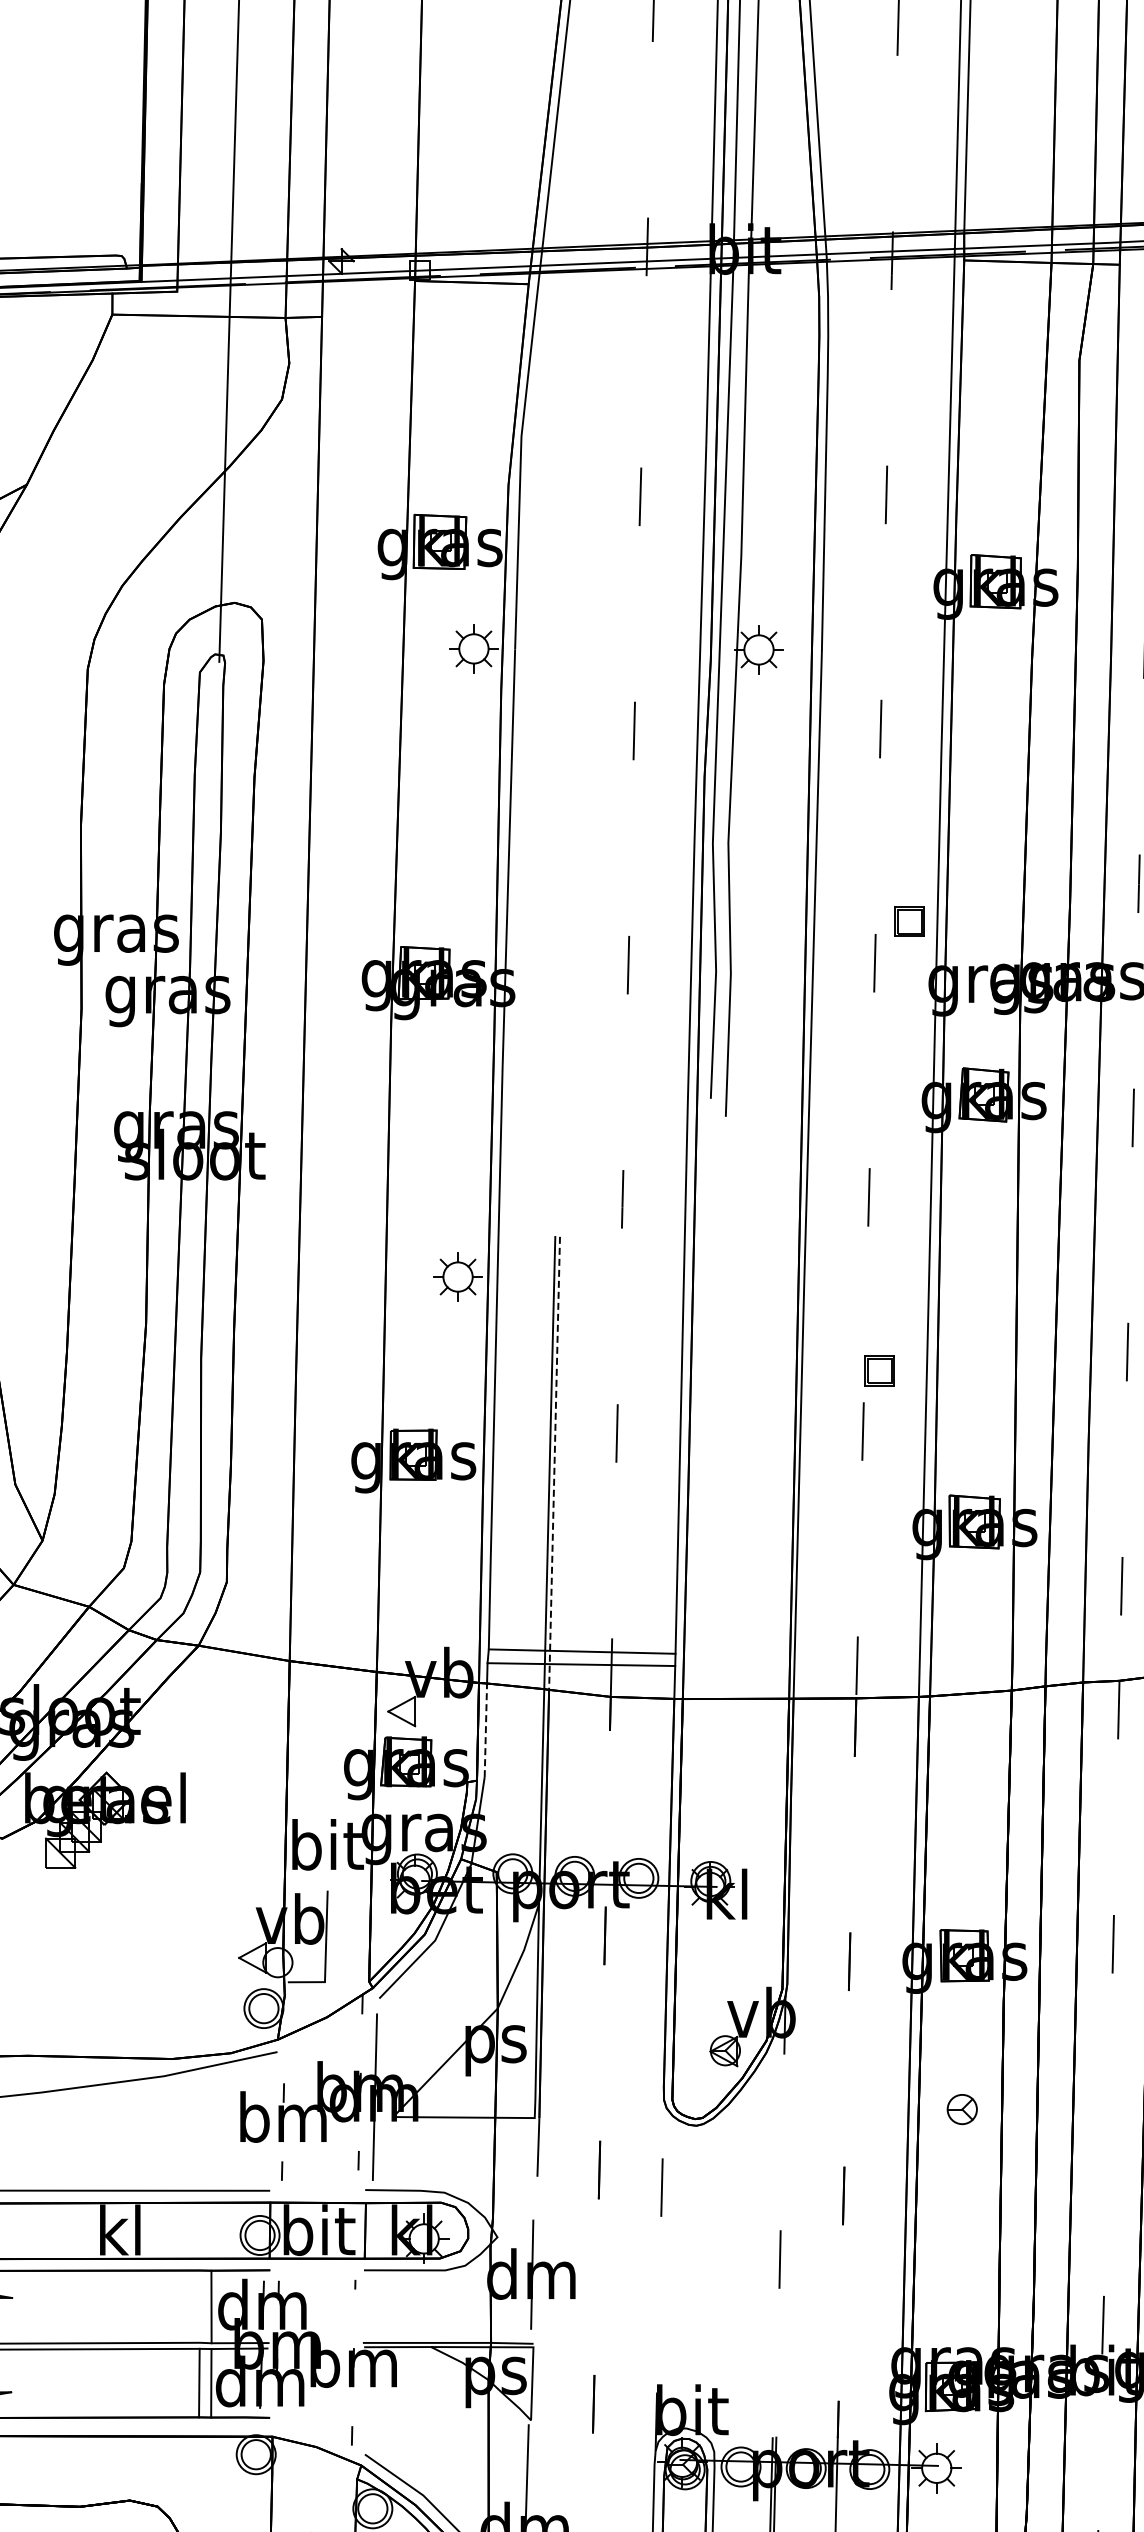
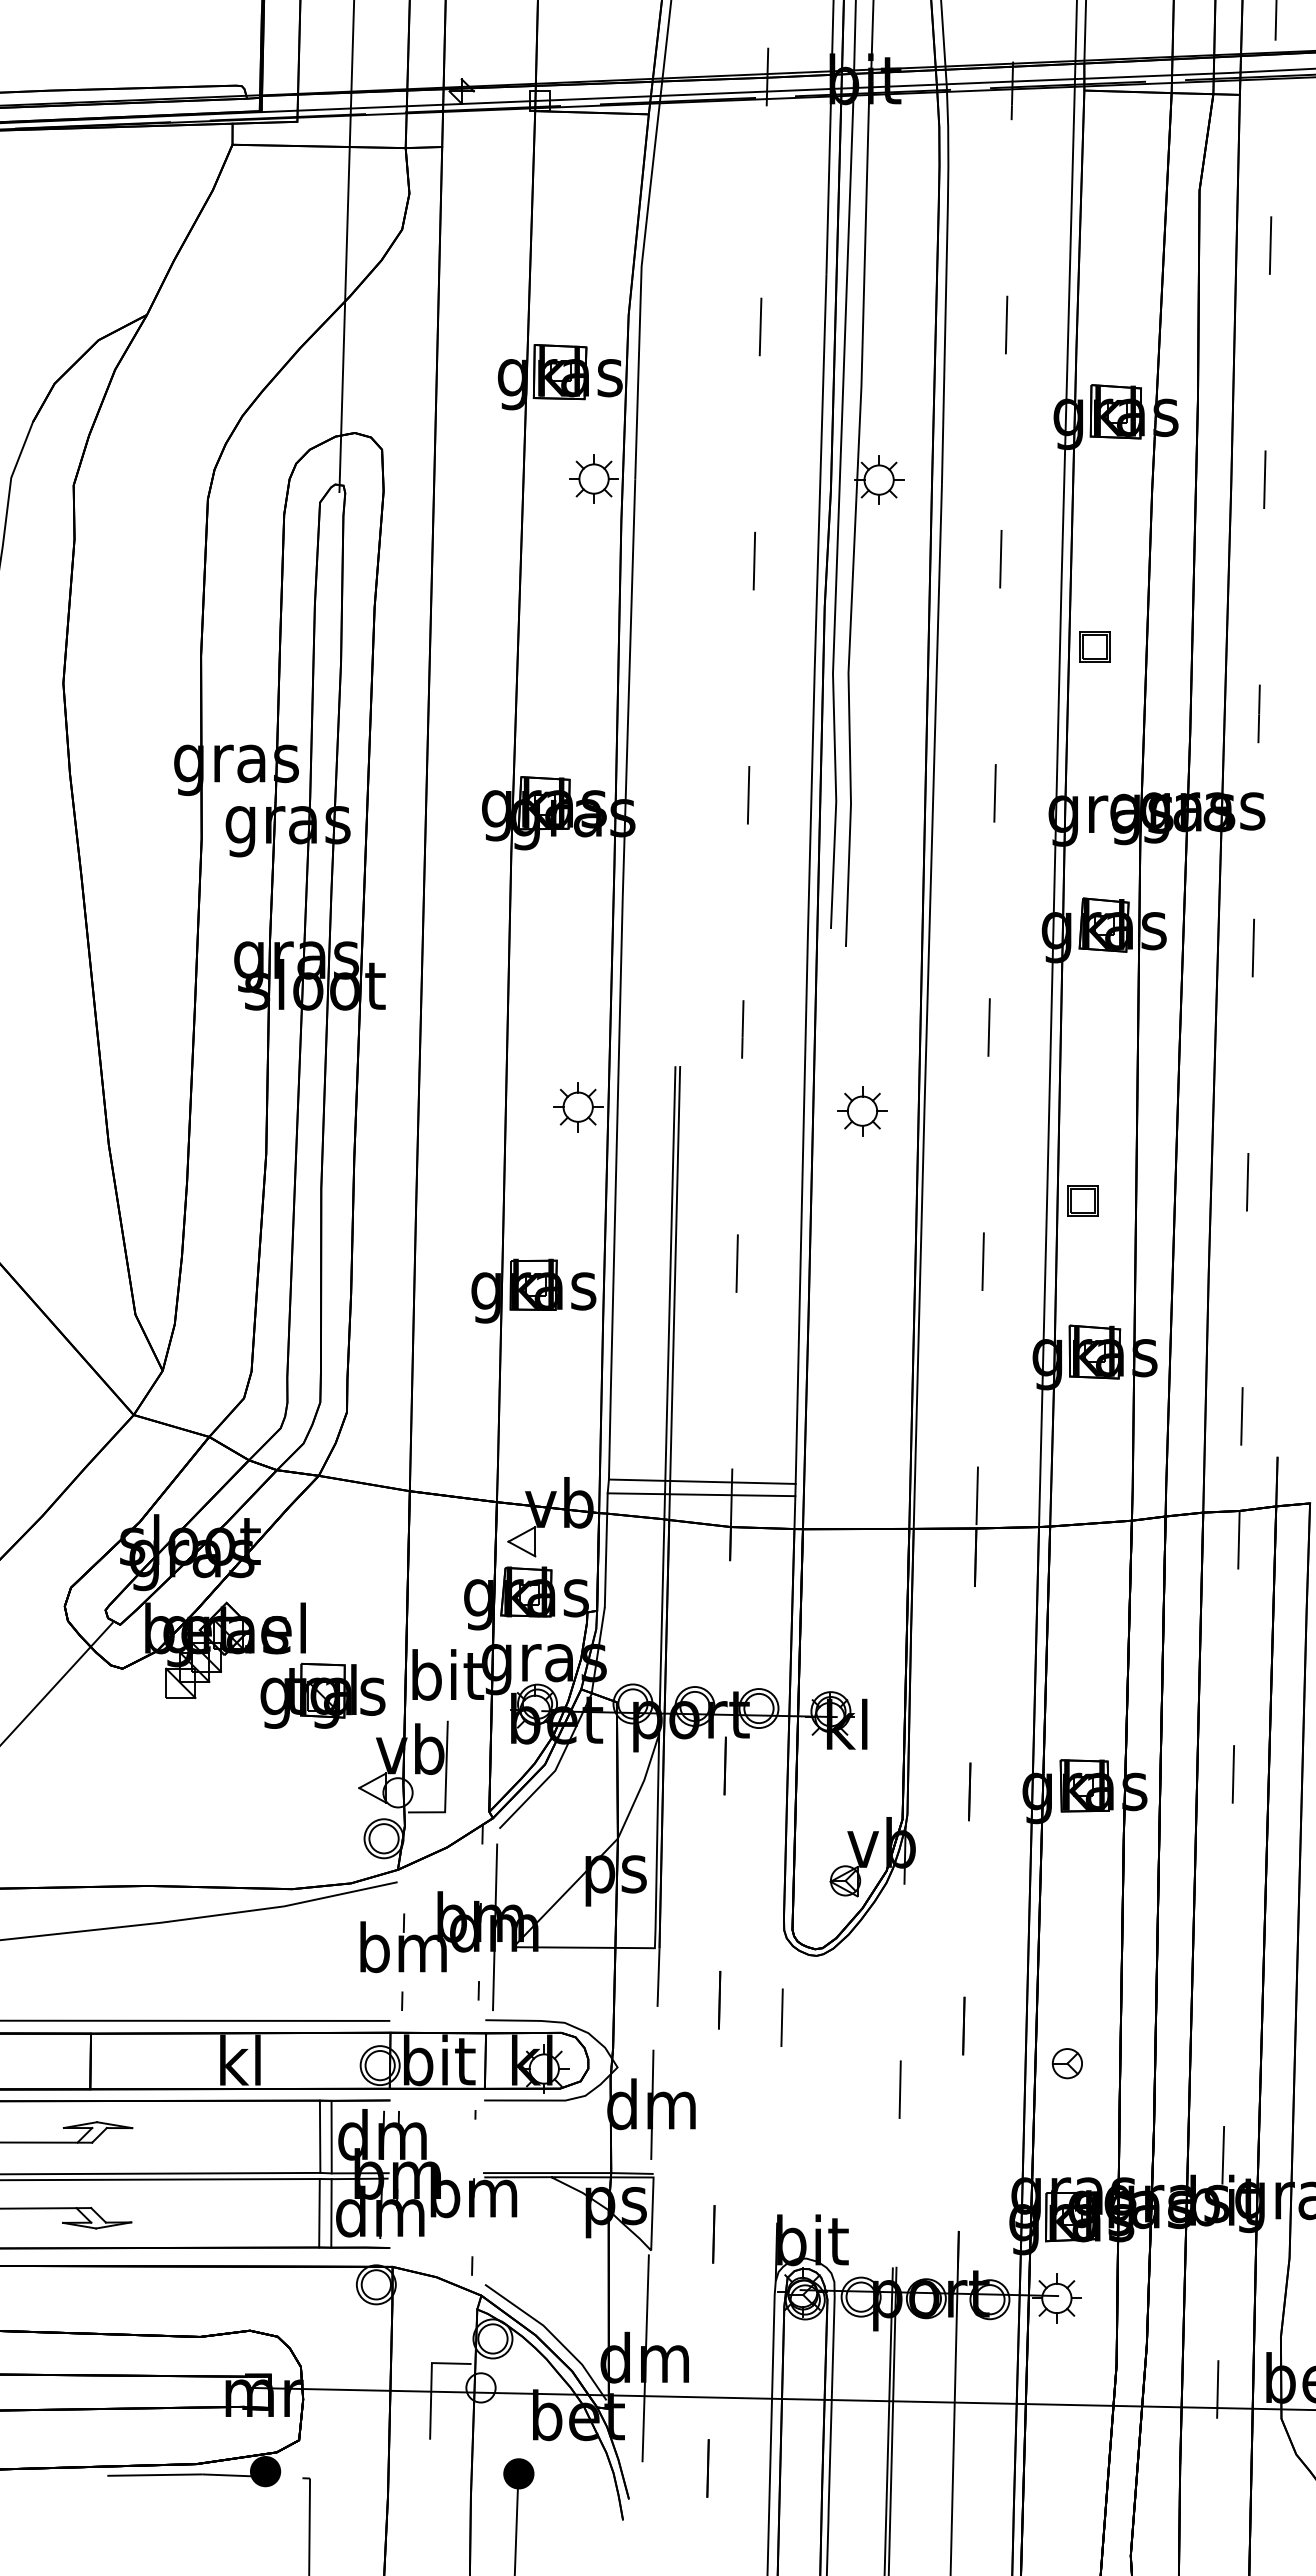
part: (909, 921) -> (1094, 646), moved
part: (742, 1281) -> (862, 1111), added
part: (879, 1370) -> (1082, 1200), moved
line: (554, 1463) -> (674, 1293), dashed -> solid
line: (486, 1730) -> (606, 1560), dashed -> solid
part: (202, 1865) -> (322, 1695), added
part: (961, 2109) -> (1066, 2063), moved
line: (199, 2306) -> (319, 2136), added

